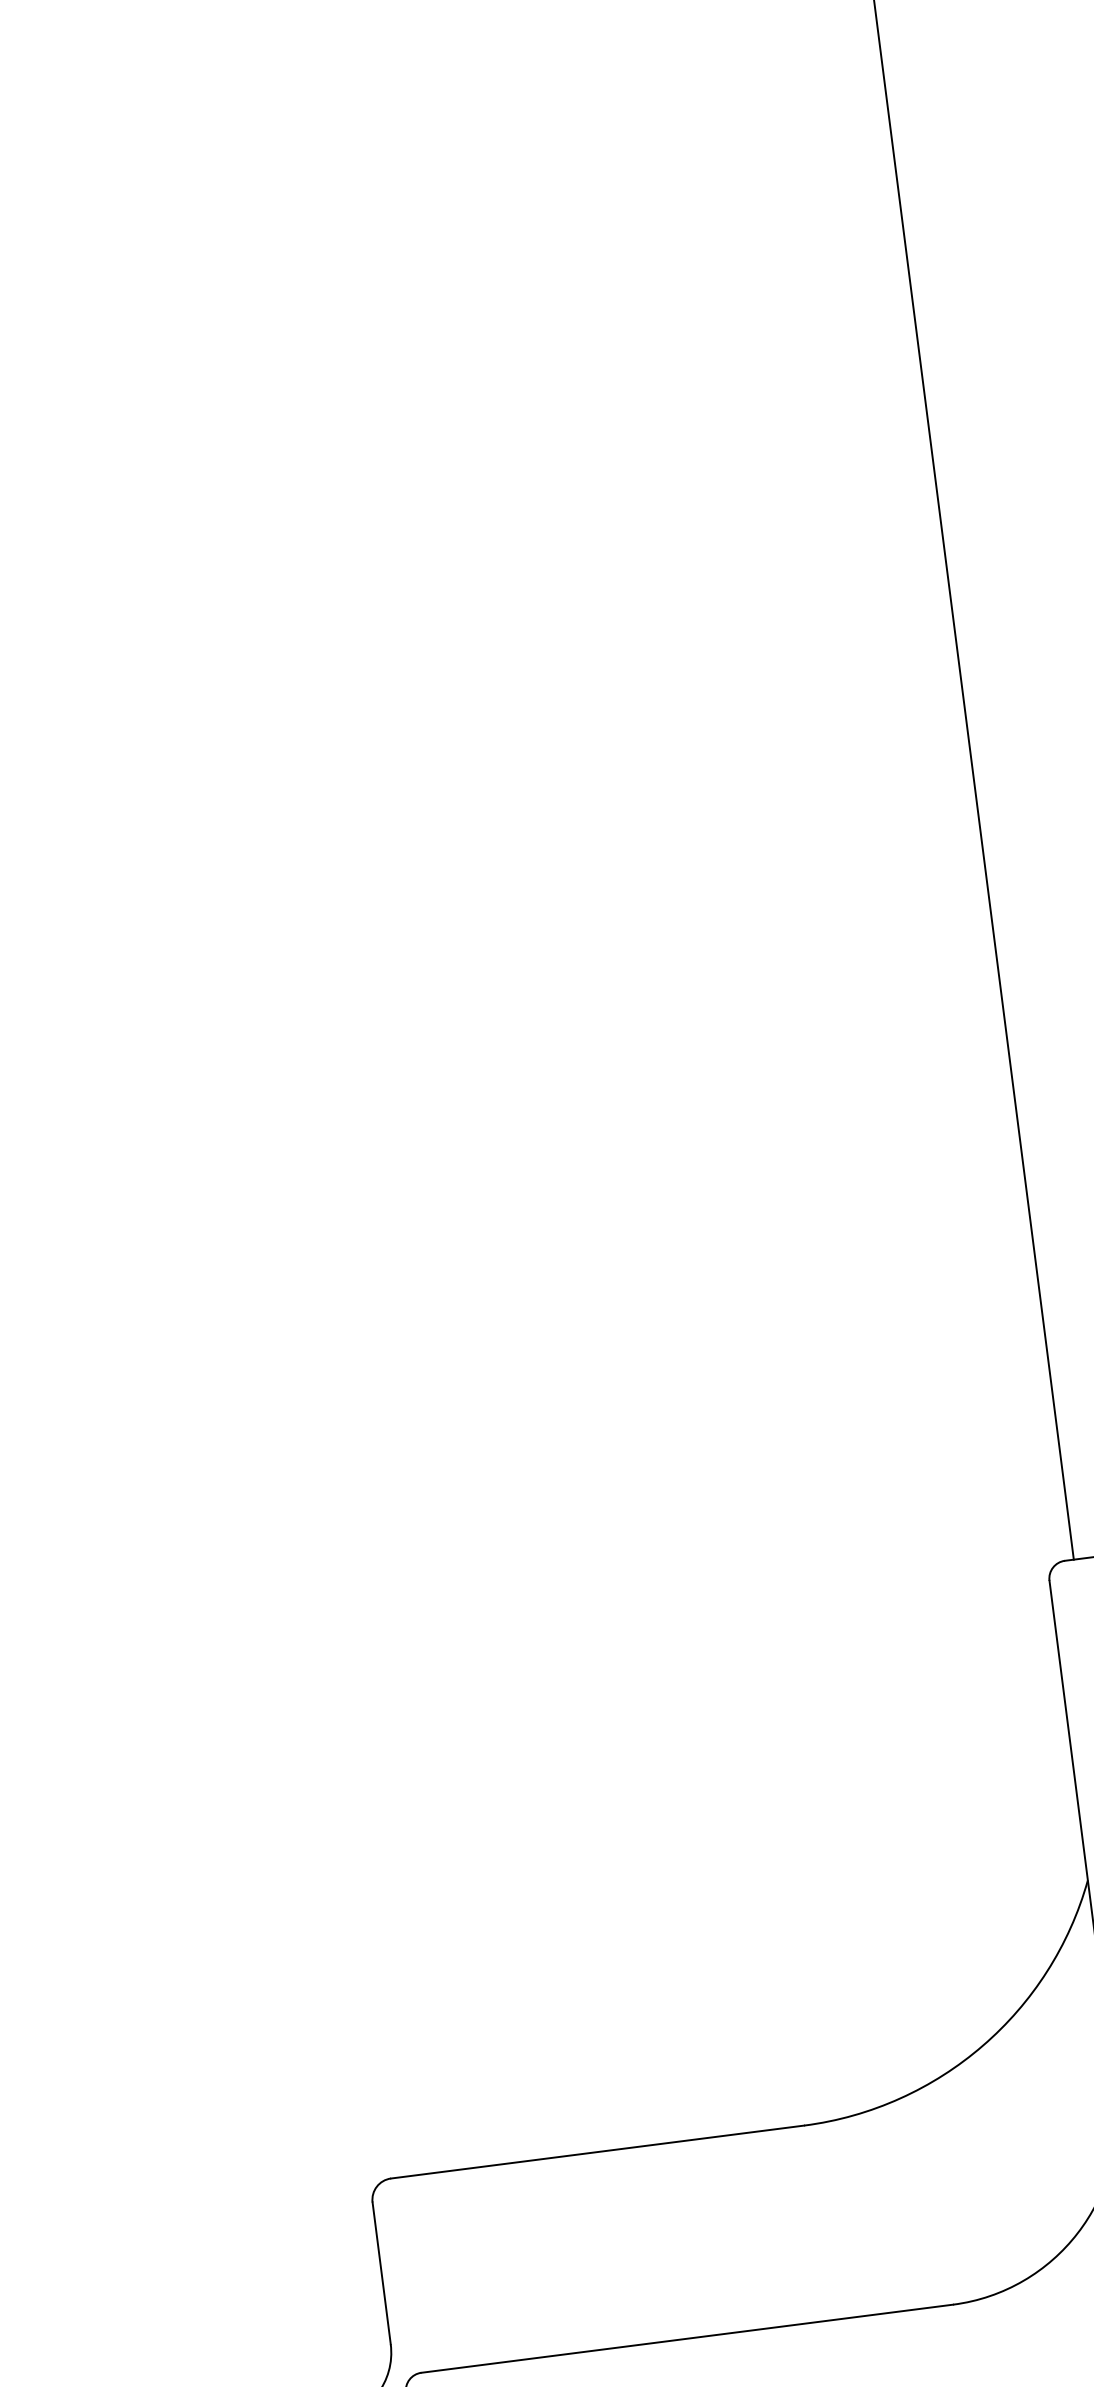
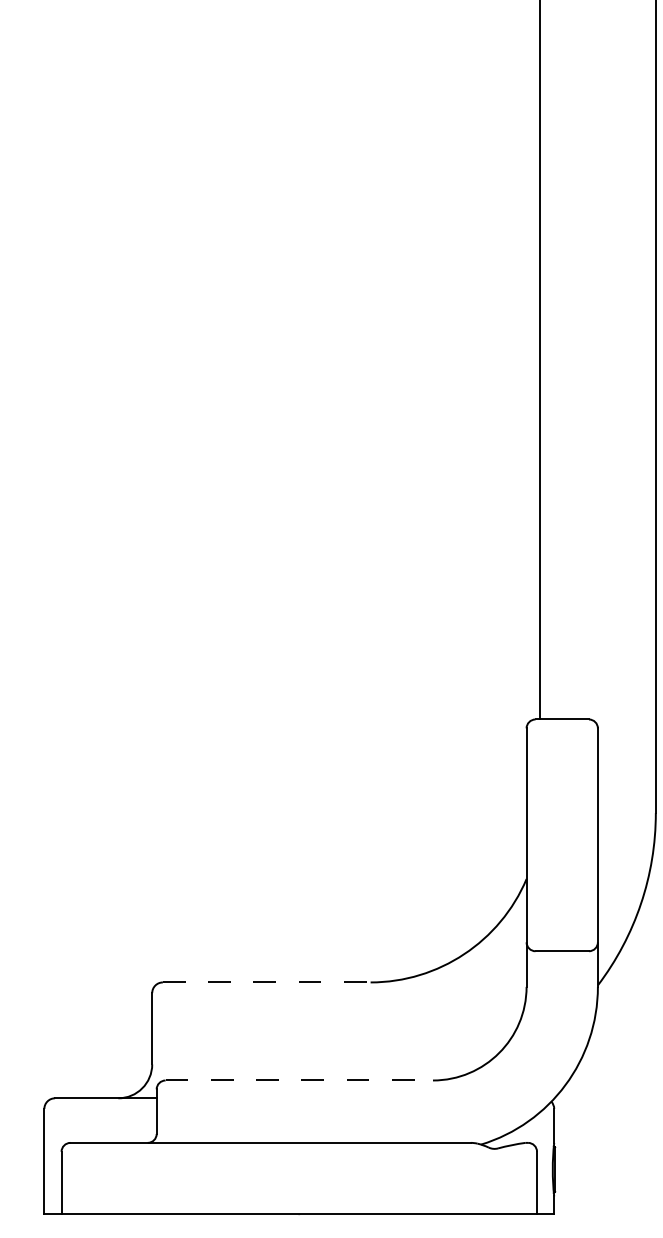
line: (597, 2152) -> (266, 982), solid -> dashed
line: (687, 2338) -> (299, 1080), solid -> dashed

